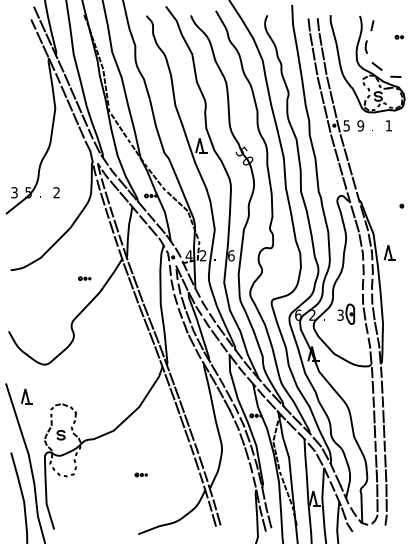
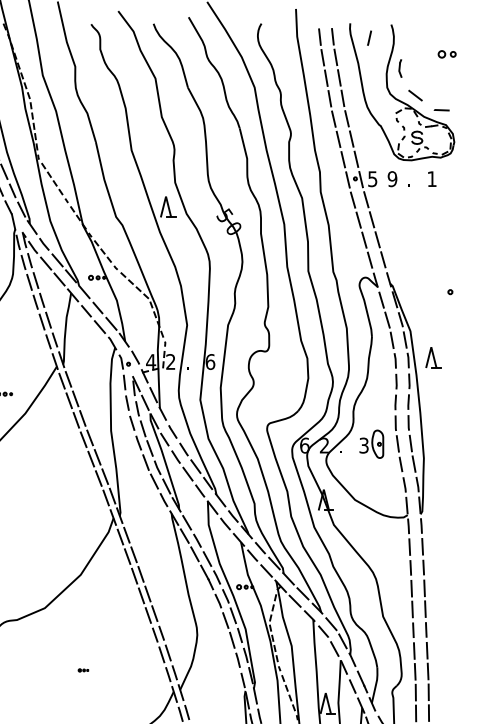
line: (372, 25) -> (369, 37), moved
part: (398, 37) -> (445, 54), size x1.6
part: (140, 474) -> (82, 669), size x0.6

